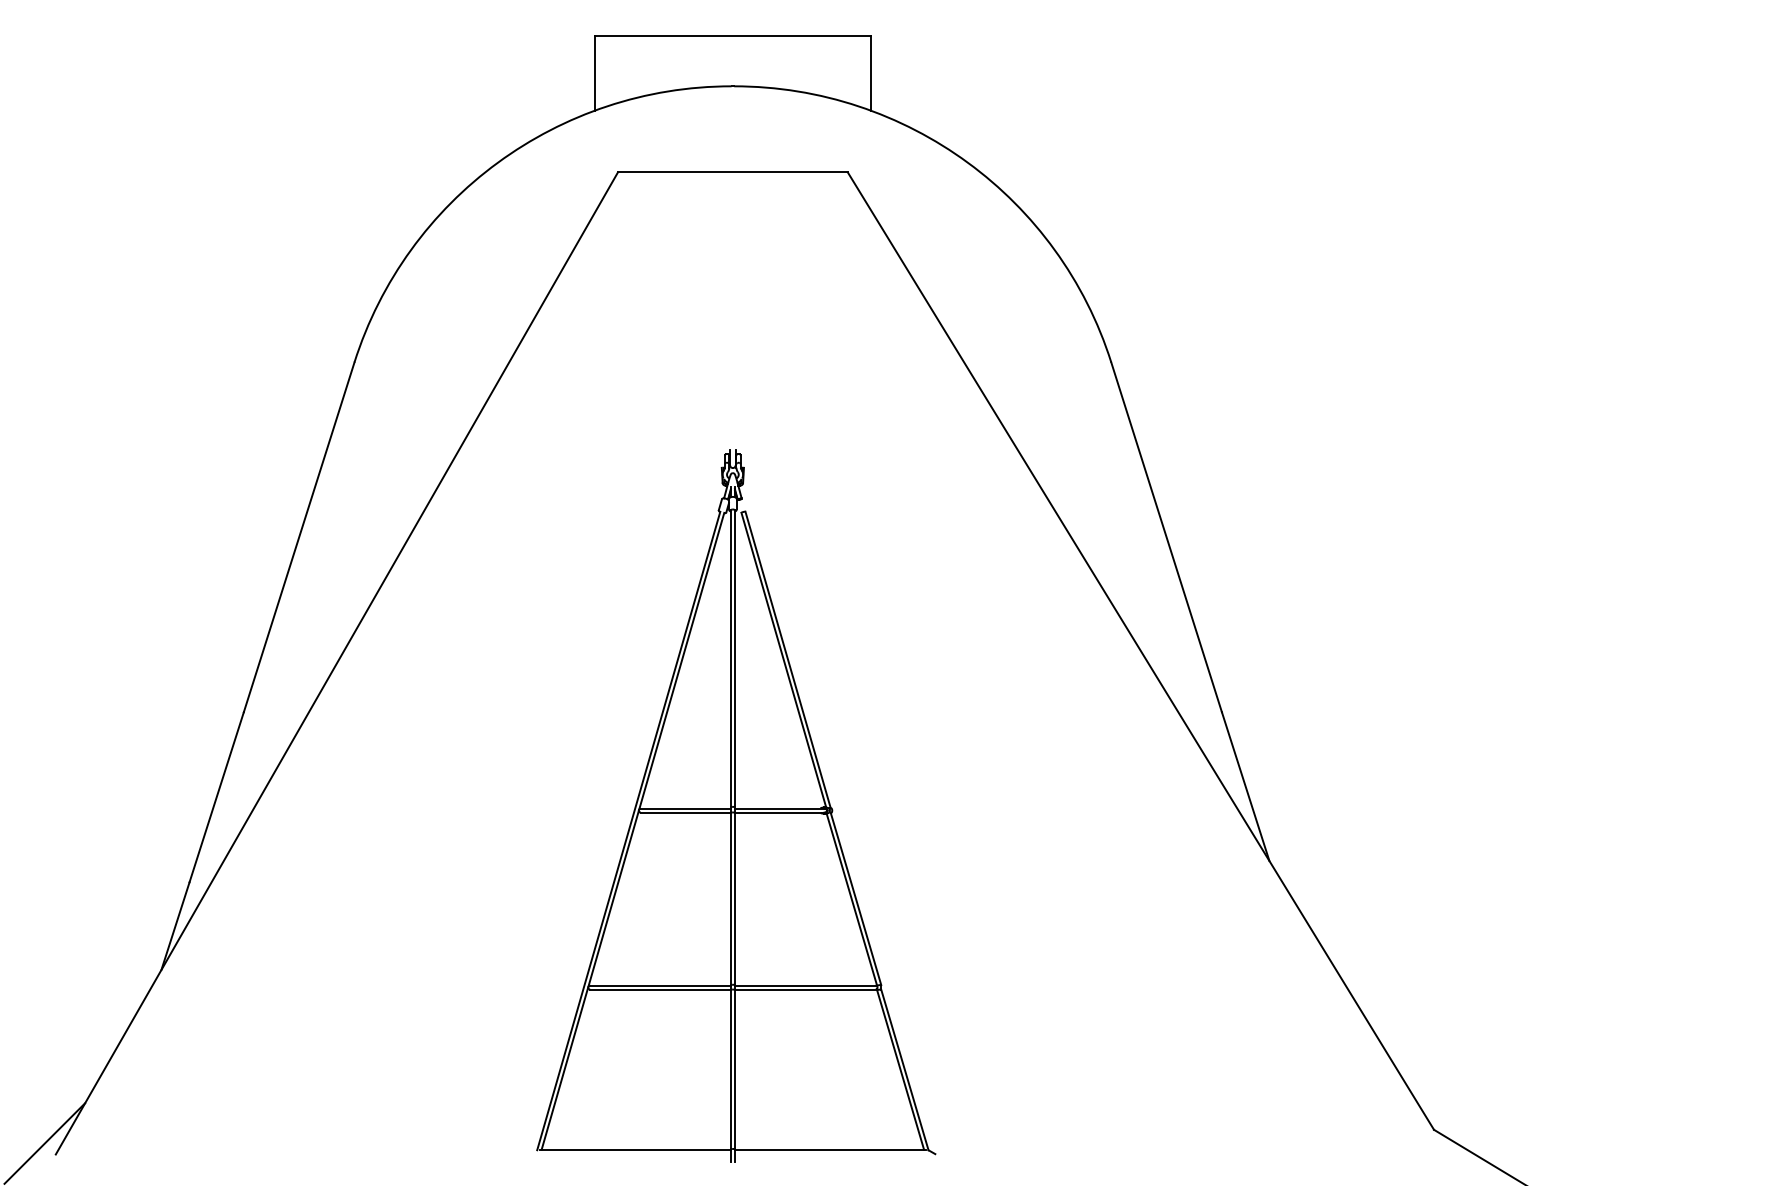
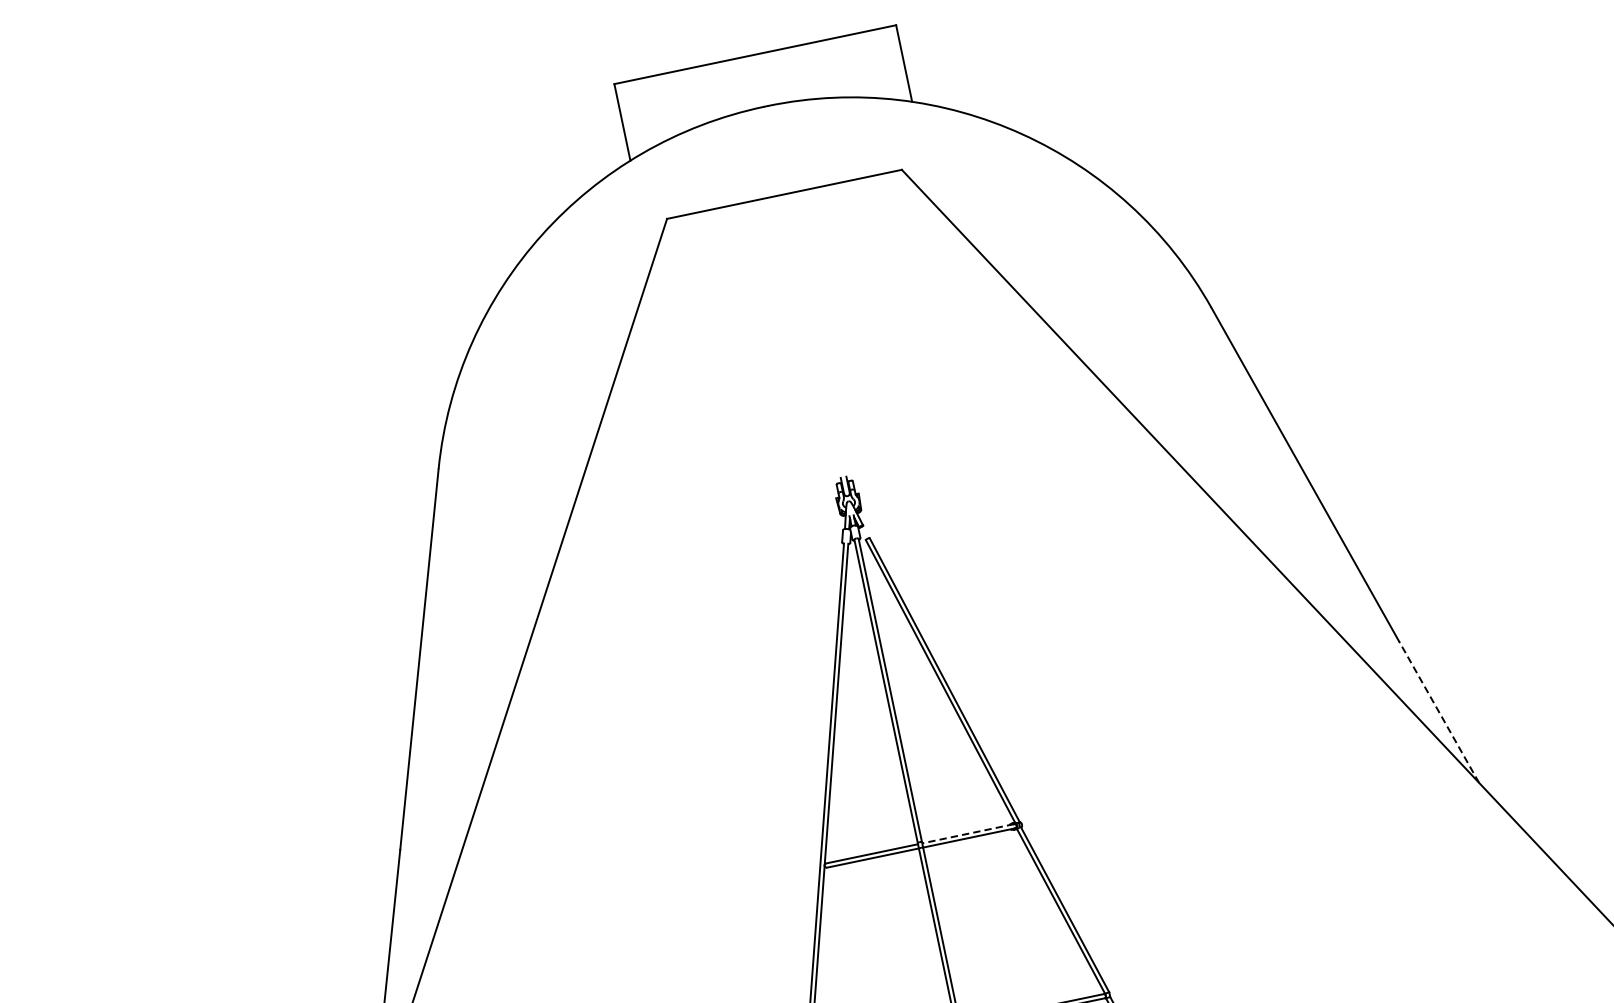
line: (1245, 786) -> (1438, 711), solid -> dashed
line: (779, 808) -> (967, 833), solid -> dashed

